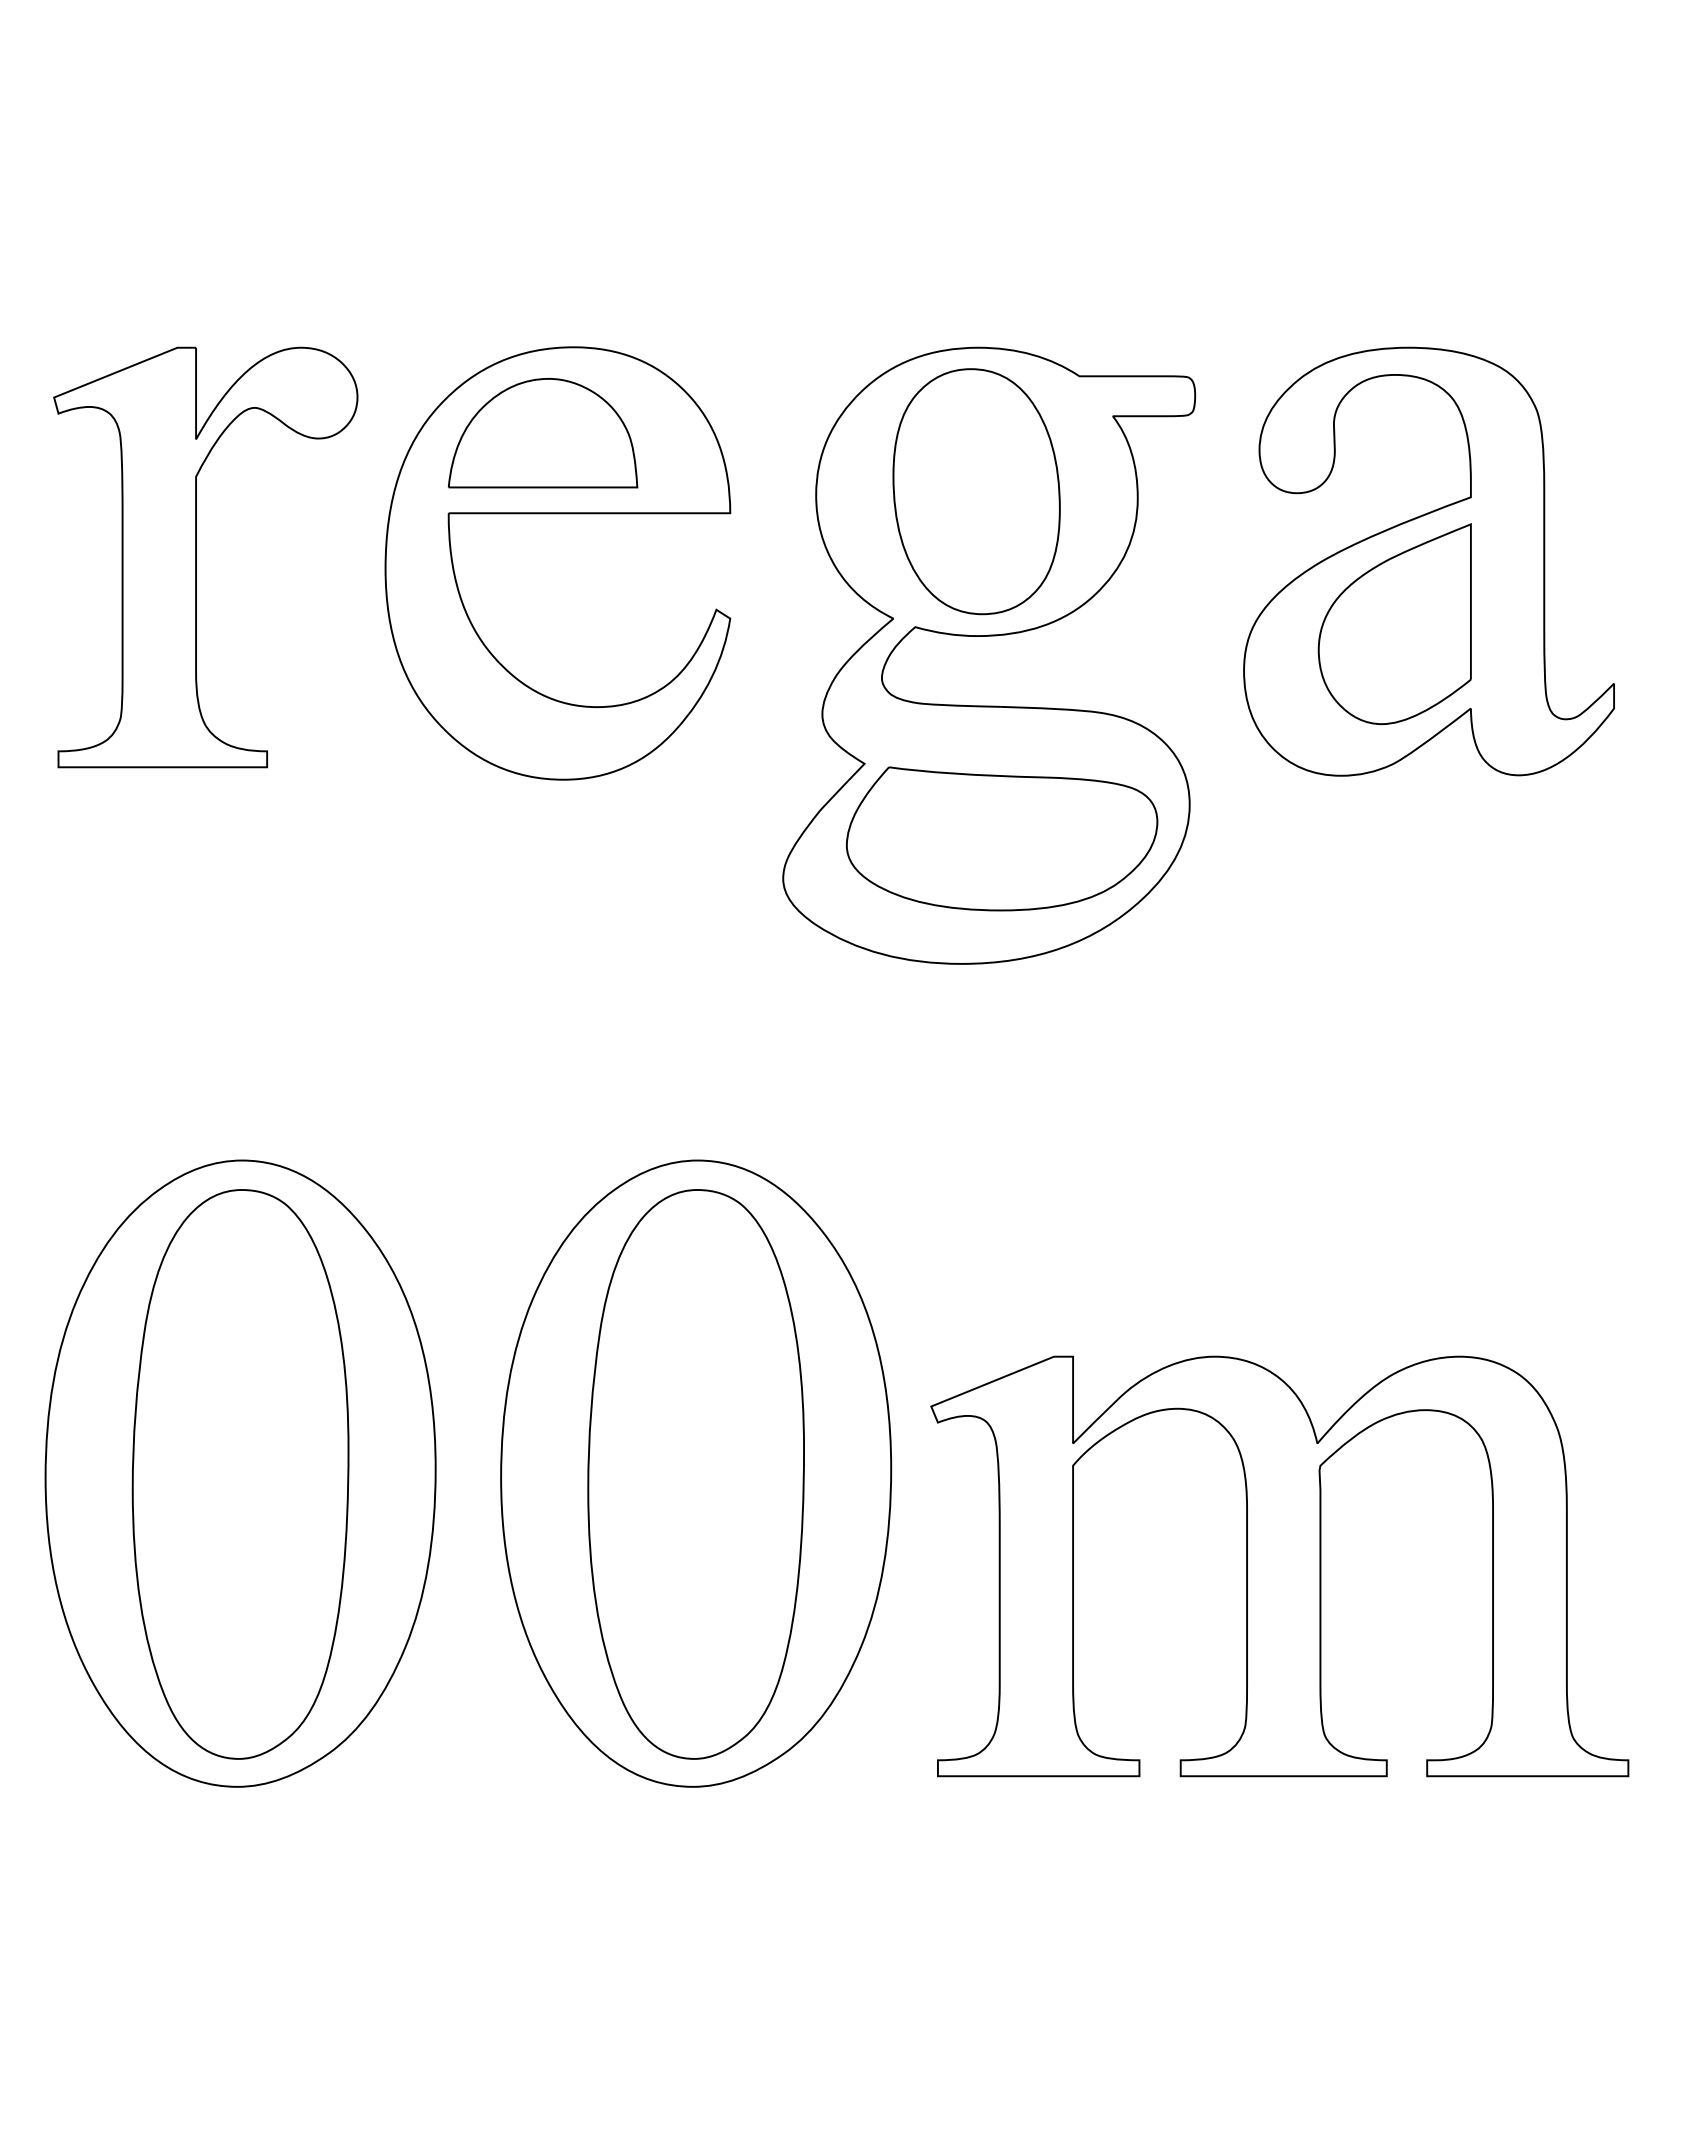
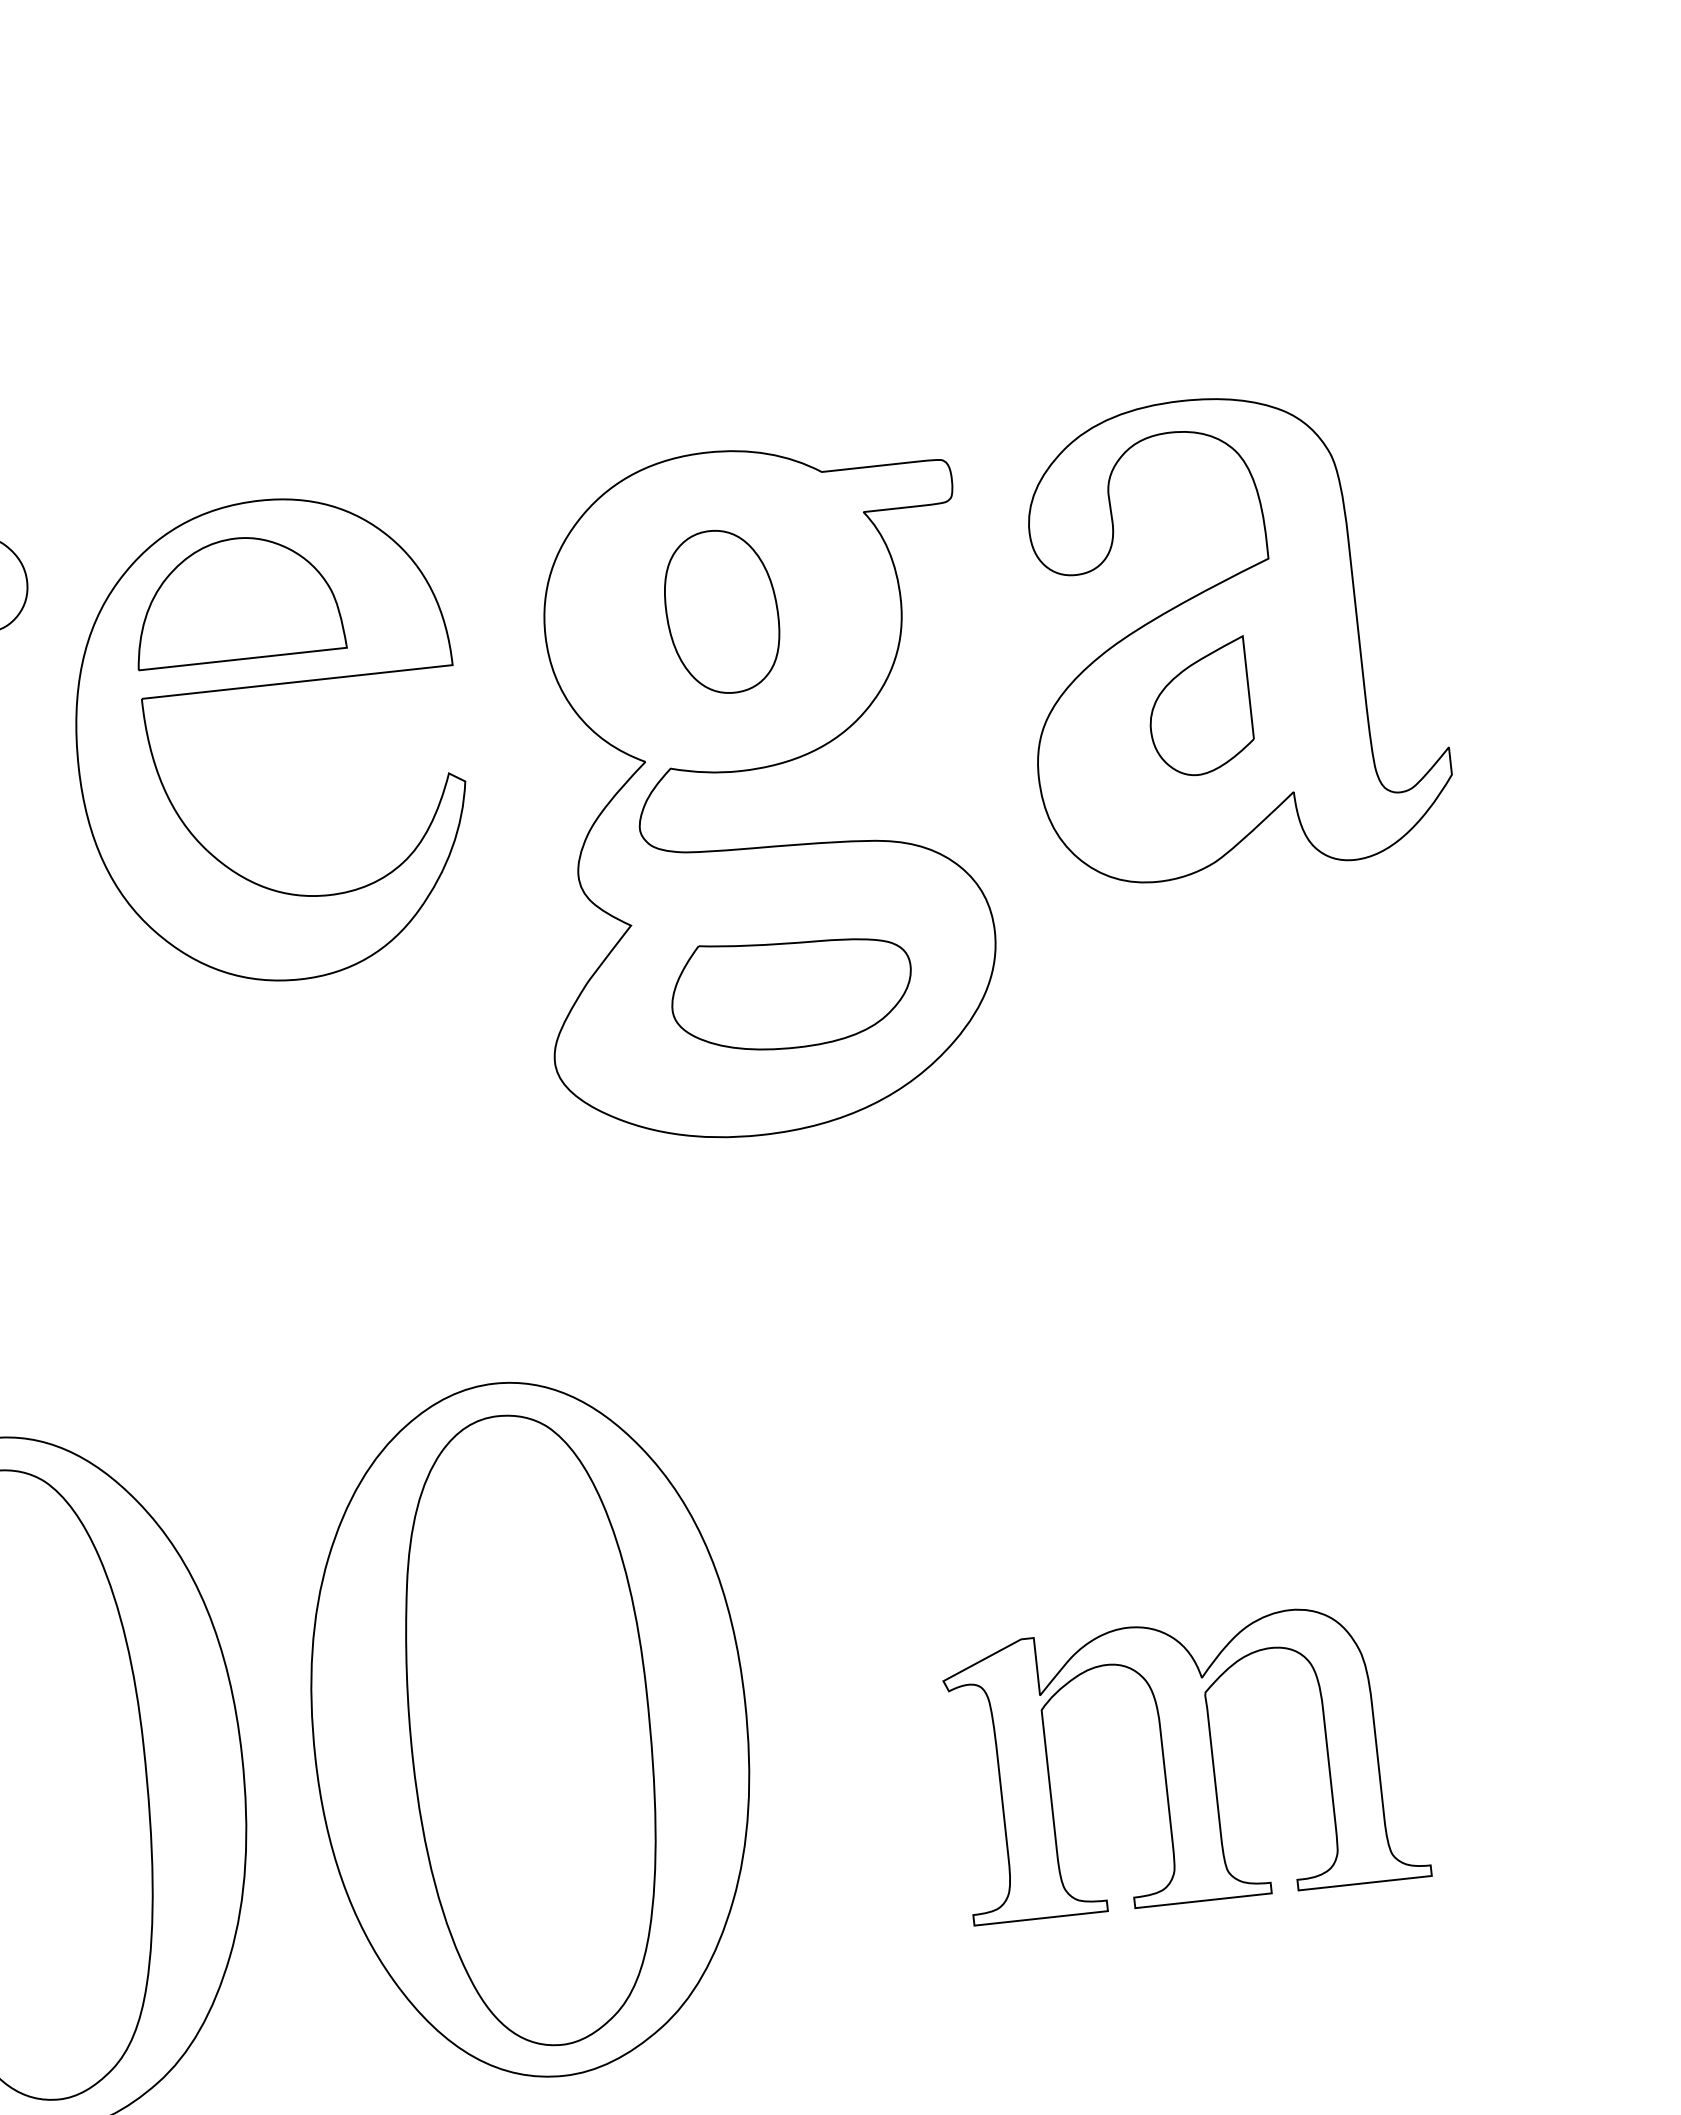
part: (976, 491) -> (721, 611), size x0.6
part: (1394, 623) -> (1199, 707), size x0.6
part: (1002, 838) -> (792, 991), size x0.7
part: (1279, 1566) -> (1185, 1762), size x0.6

